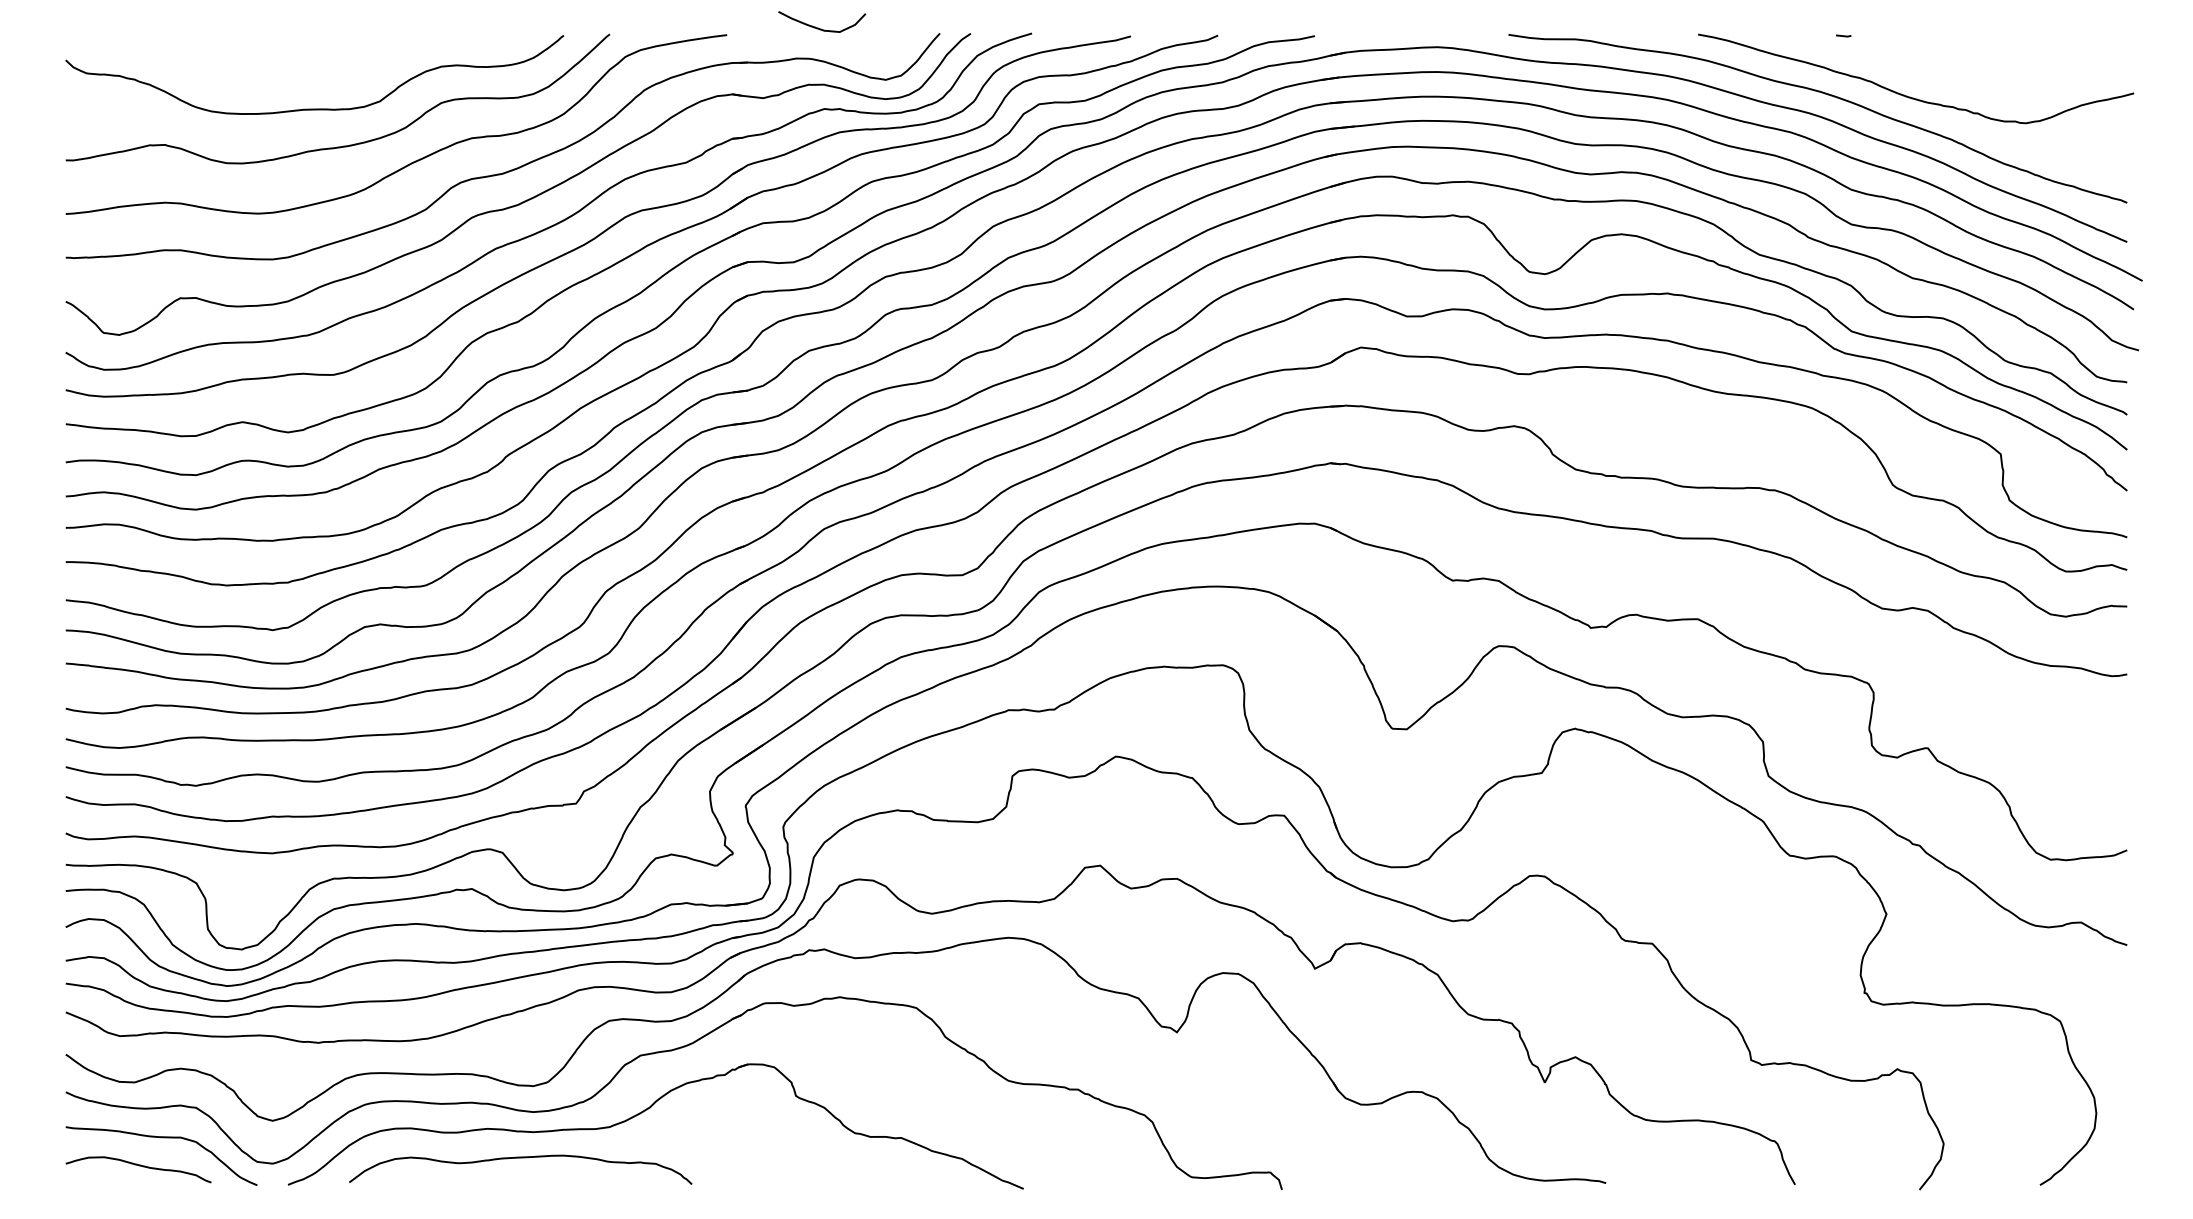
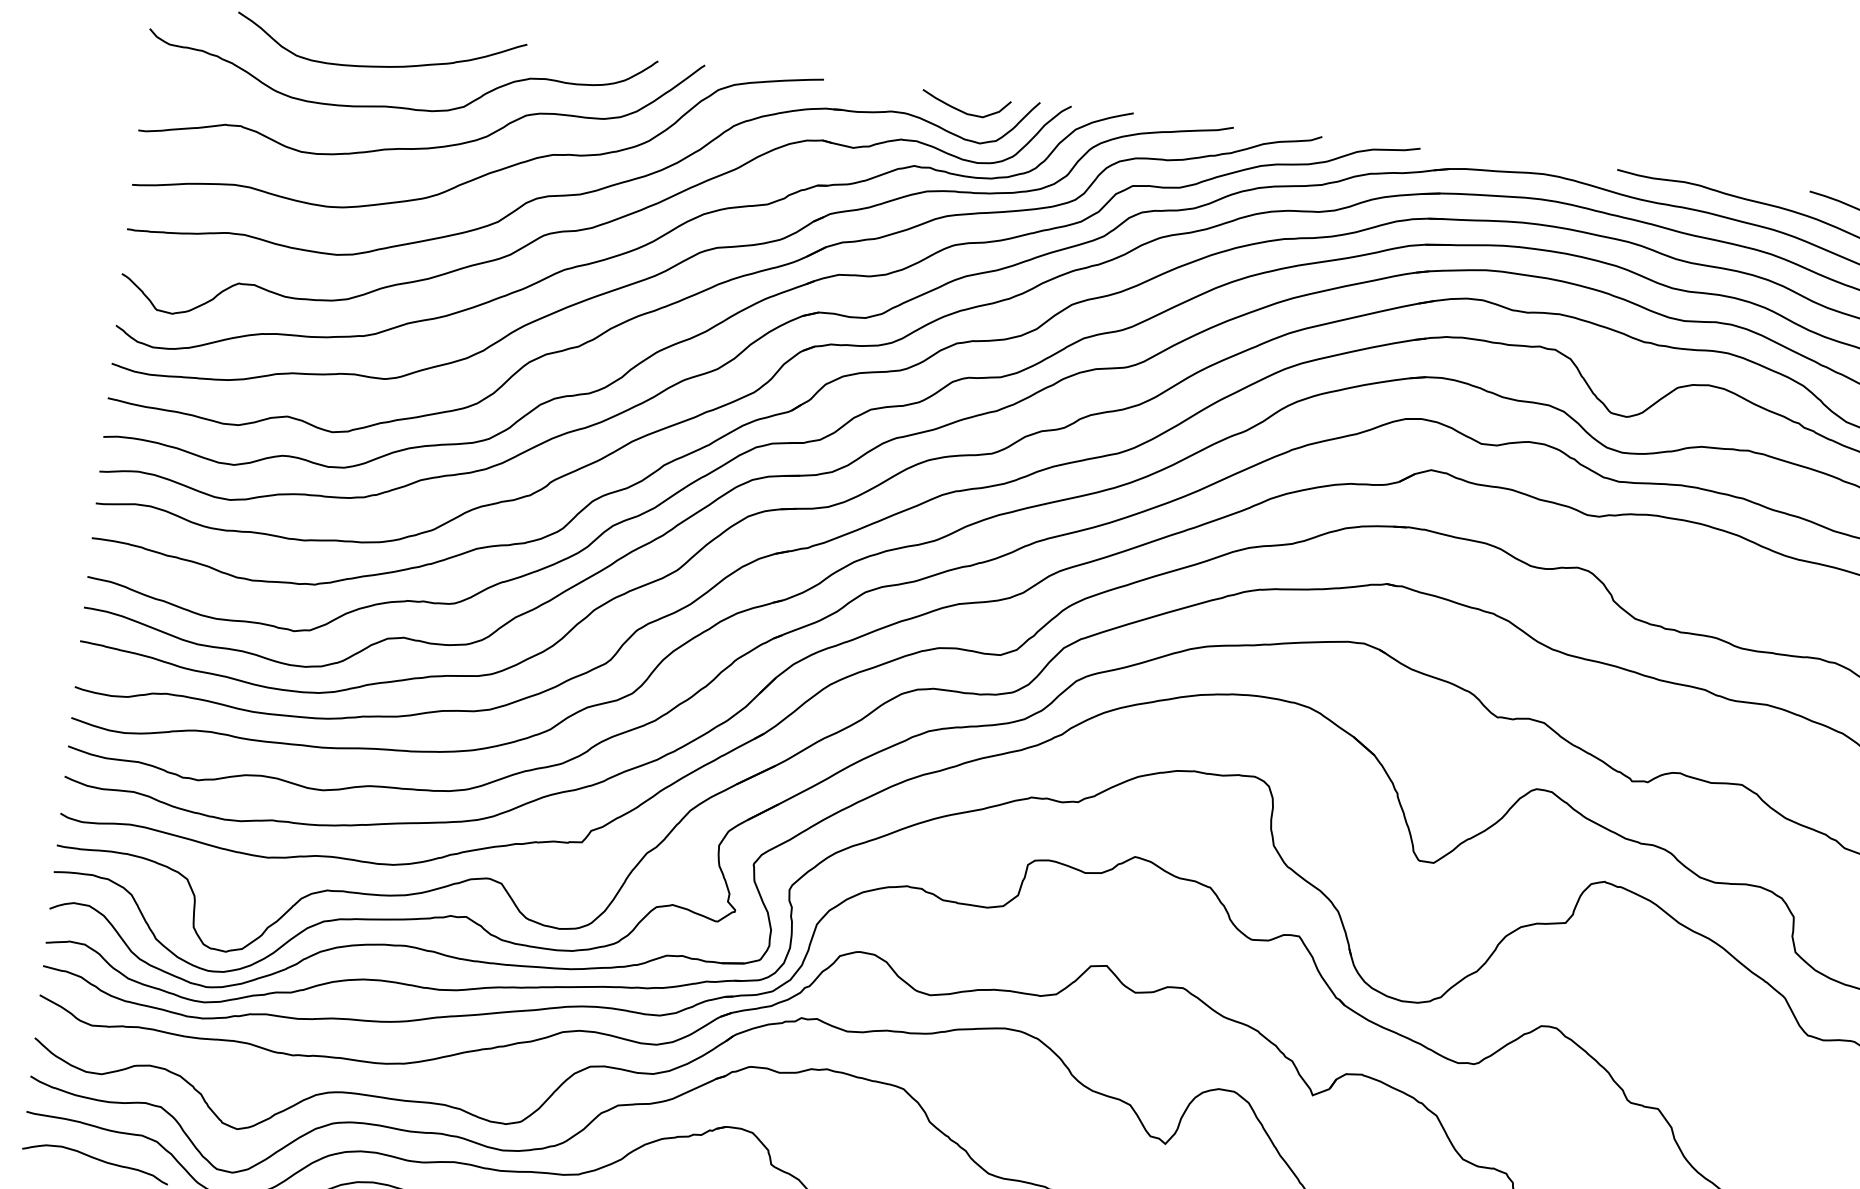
curve: (821, 28) -> (964, 111), moved
curve: (293, 70) -> (379, 65), added

